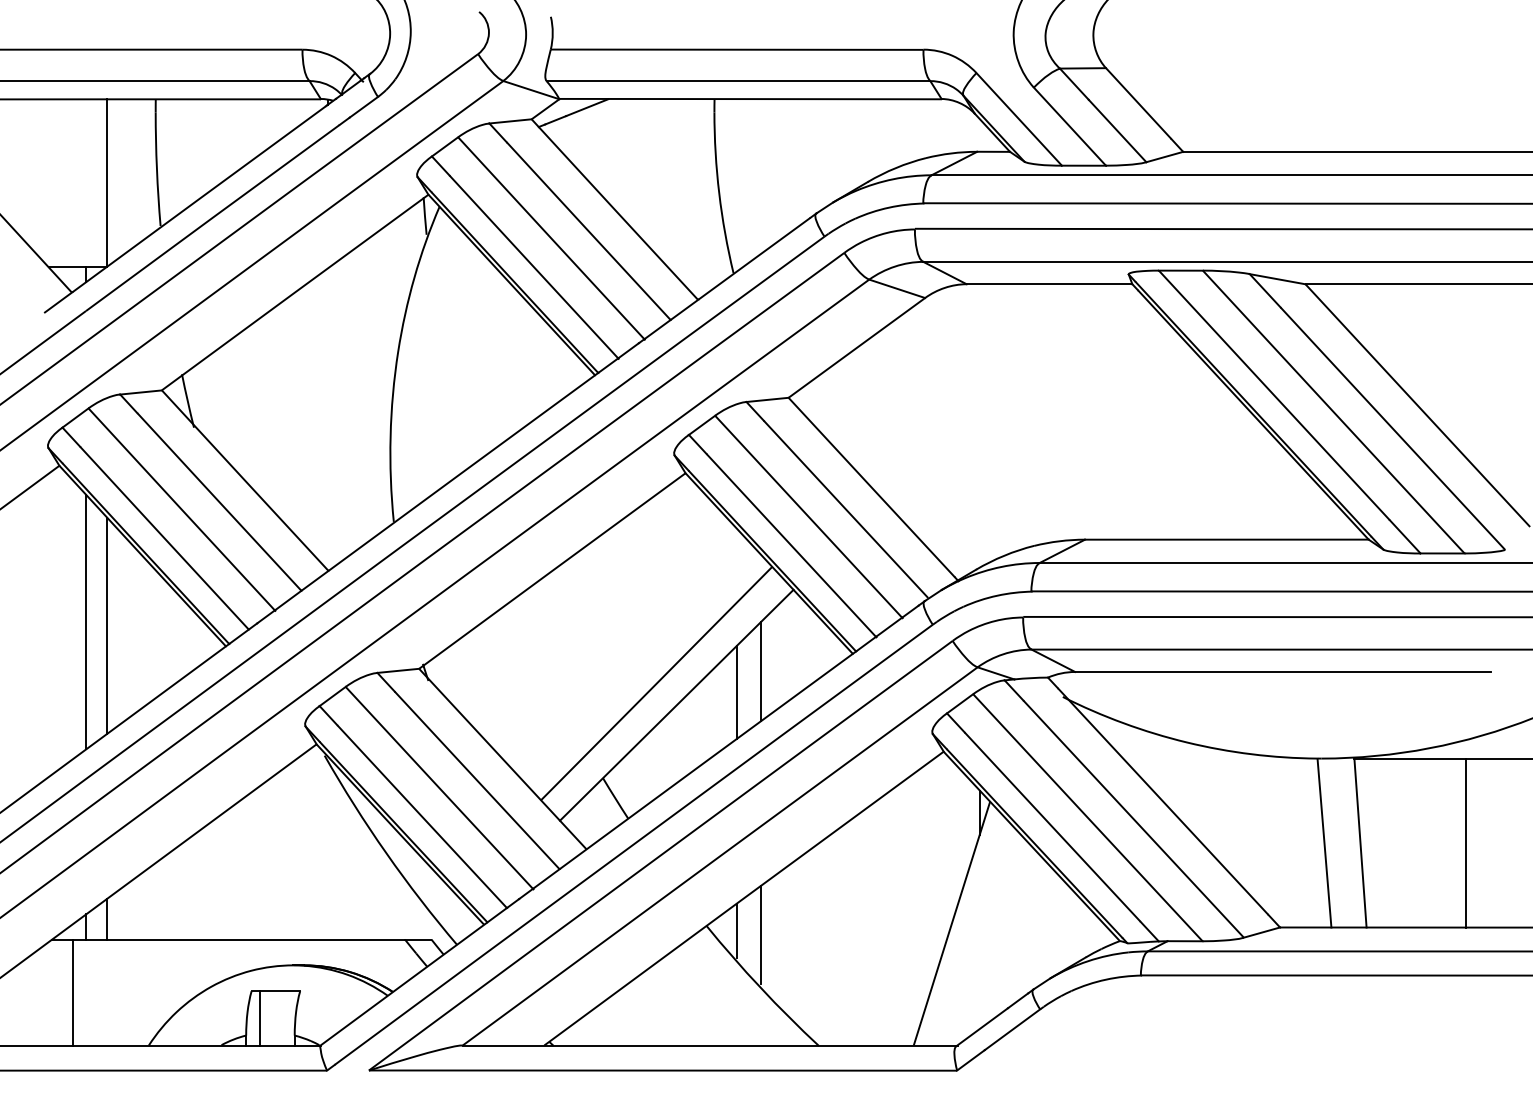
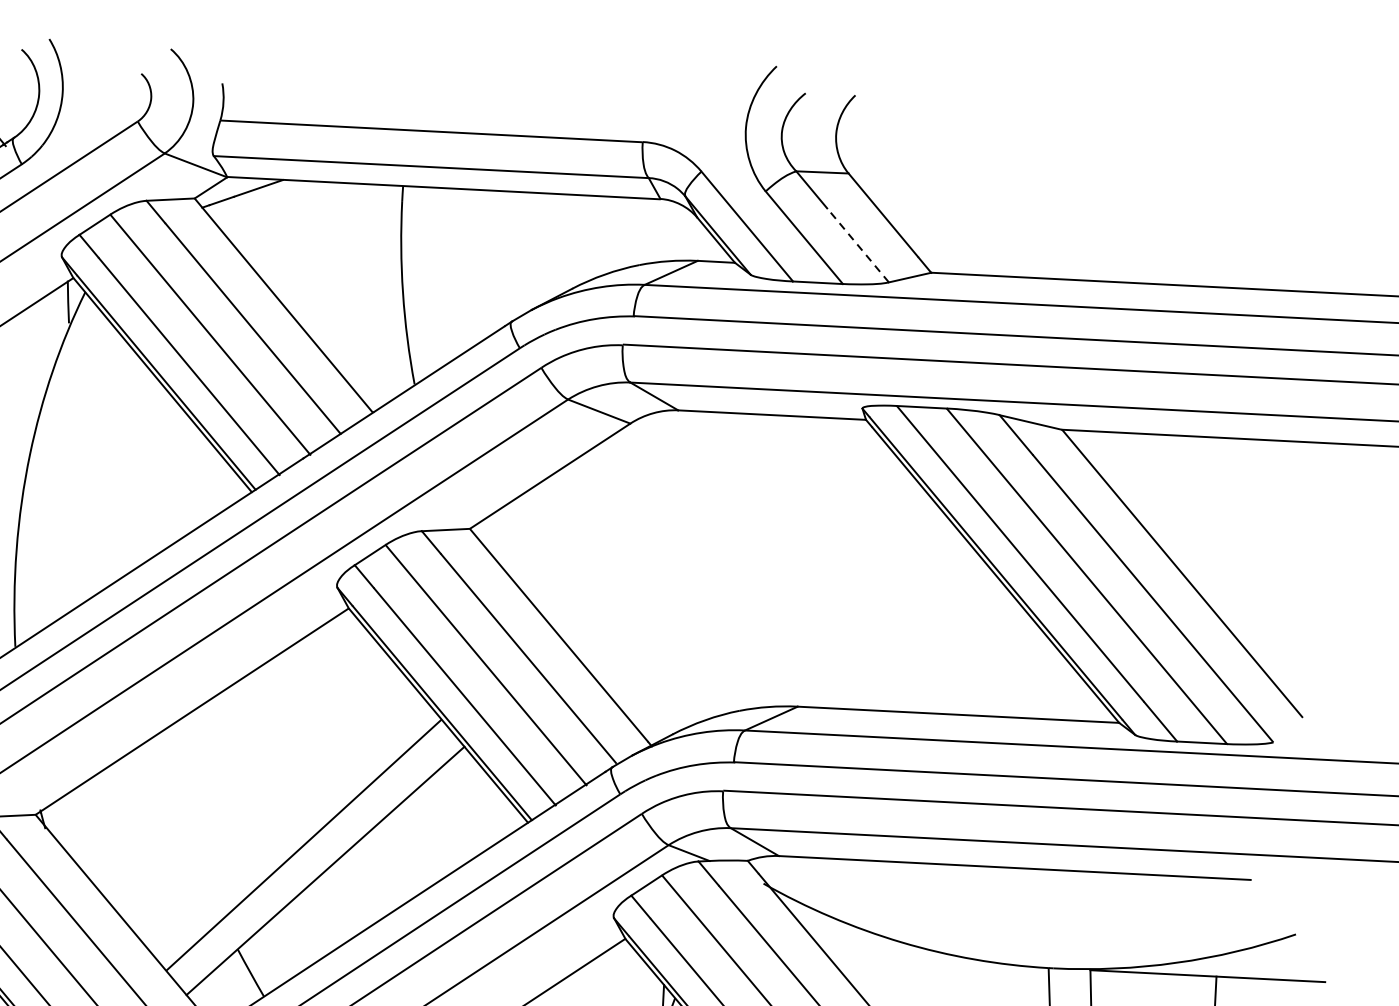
line: (1117, 130) -> (858, 244), solid -> dashed
line: (761, 671) -> (423, 837), removed
line: (736, 691) -> (393, 858), removed

